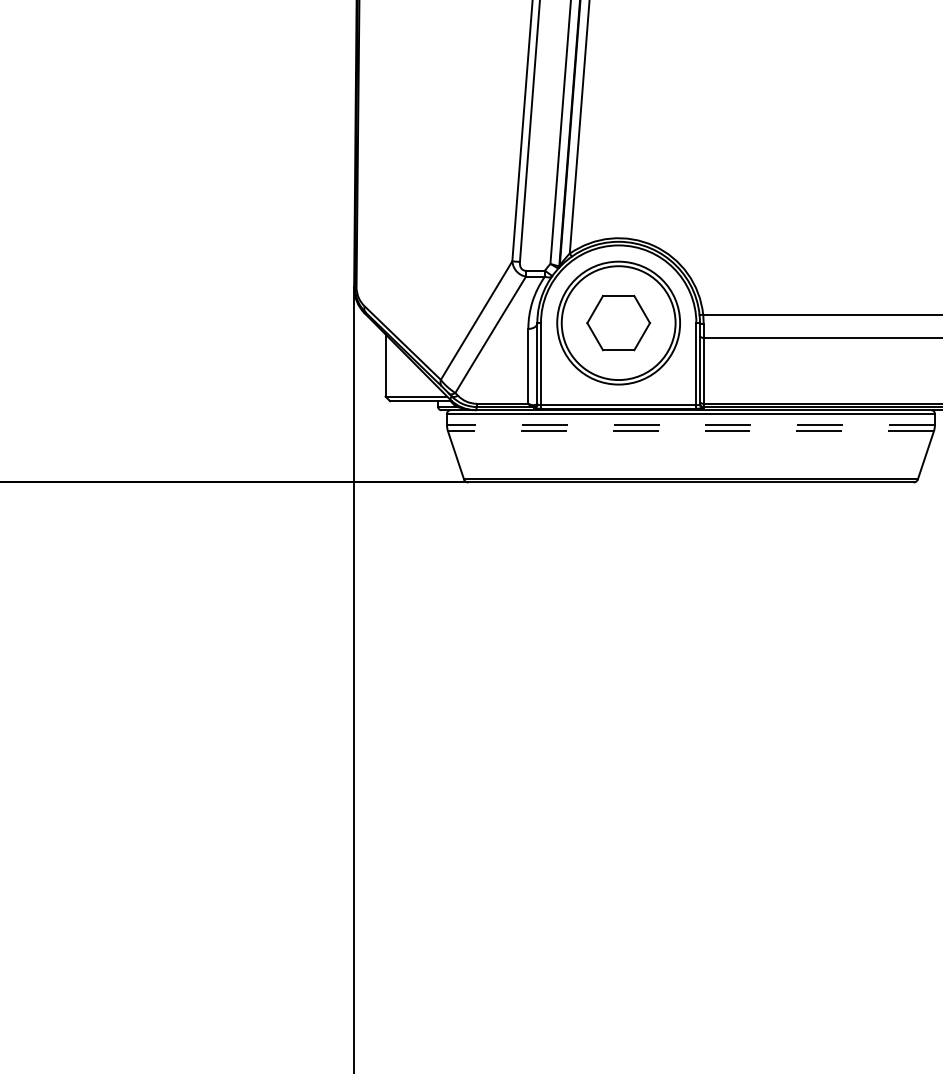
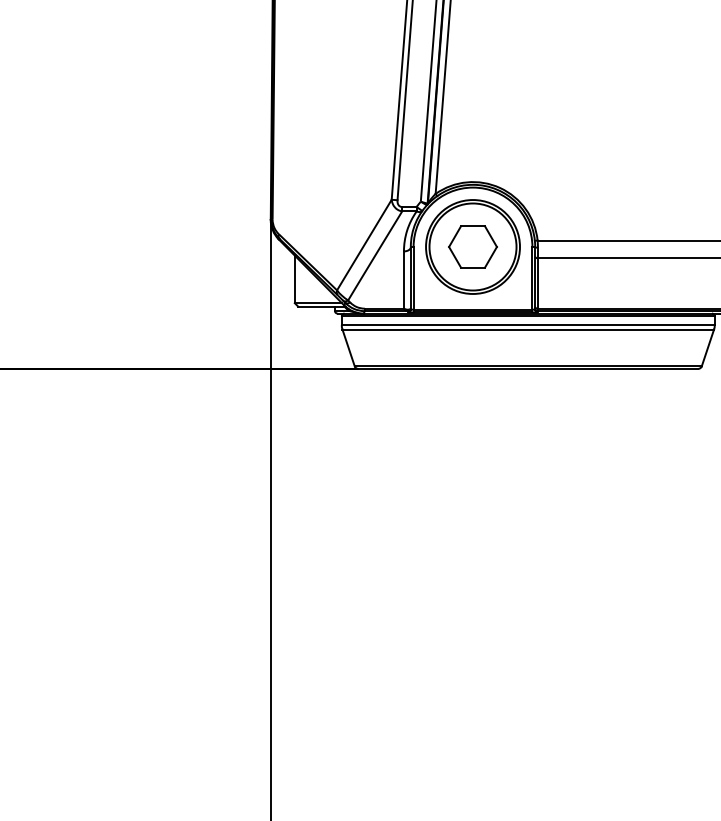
line: (690, 425) -> (527, 325), dashed -> solid
line: (690, 431) -> (527, 329), dashed -> solid

